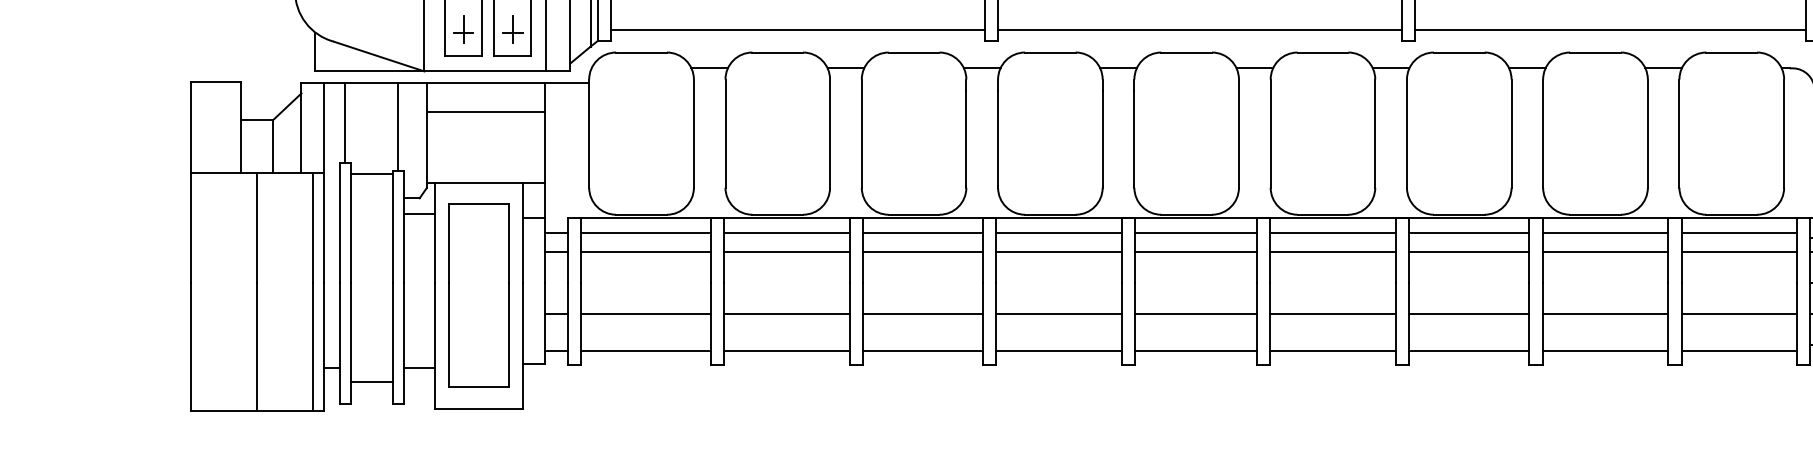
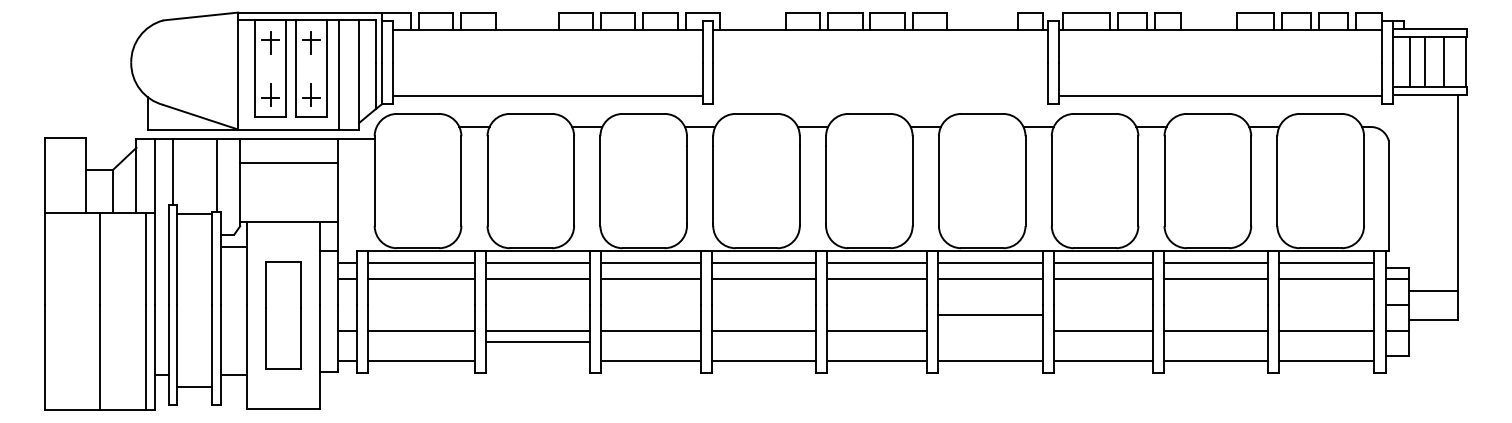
line: (1200, 30) -> (880, 95), removed
part: (479, 295) -> (283, 315), size x0.7
line: (1332, 314) -> (990, 314), moved
line: (787, 350) -> (538, 341), moved

